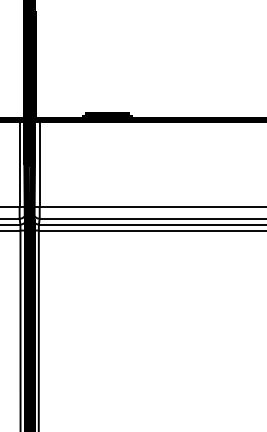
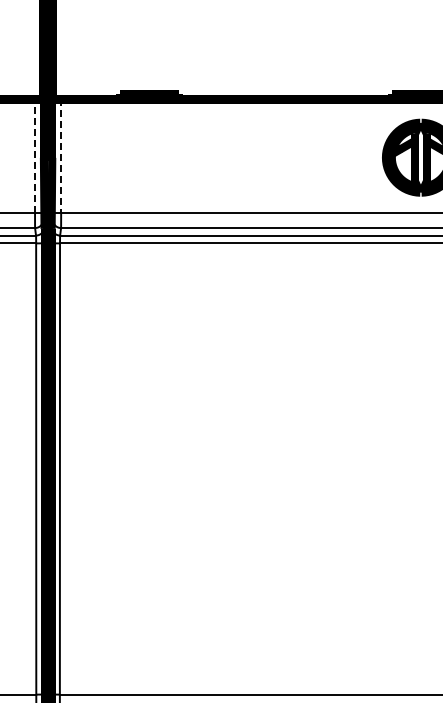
line: (19, 163) -> (35, 156), solid -> dashed
line: (39, 163) -> (61, 156), solid -> dashed

